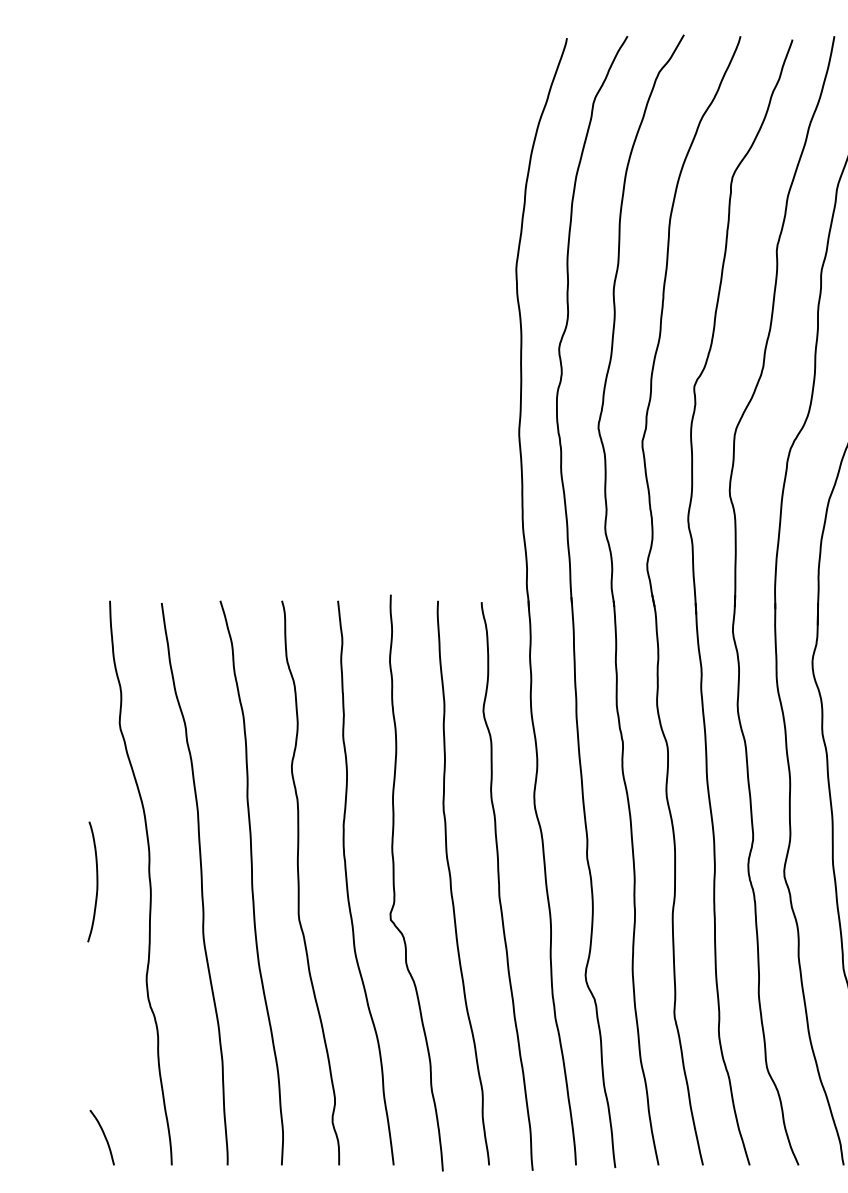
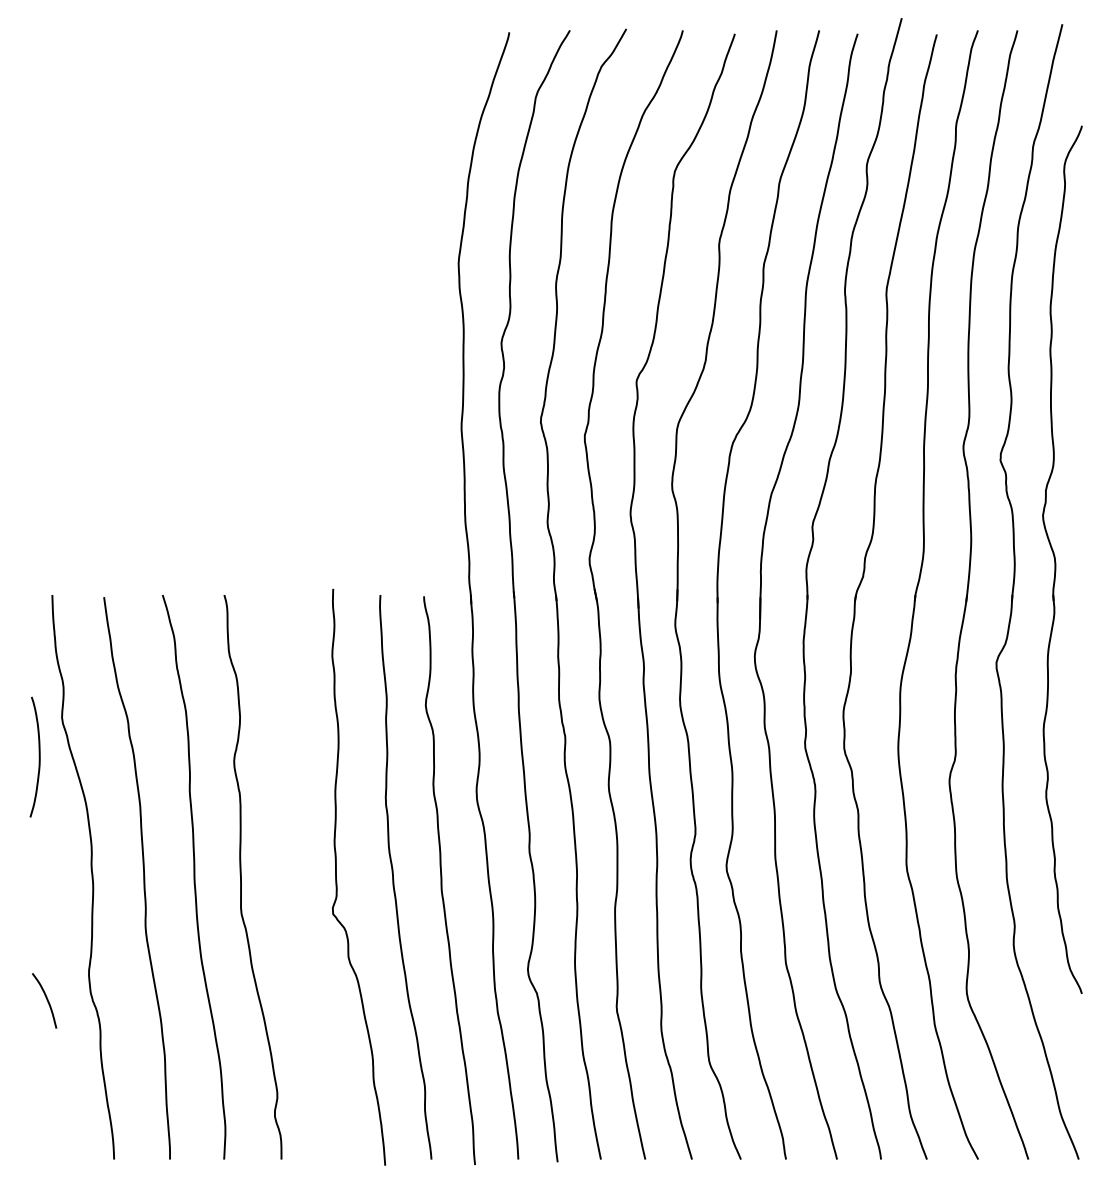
curve: (96, 881) -> (38, 756), moved
curve: (348, 884) -> (290, 878), removed
curve: (104, 1137) -> (46, 1000), moved

